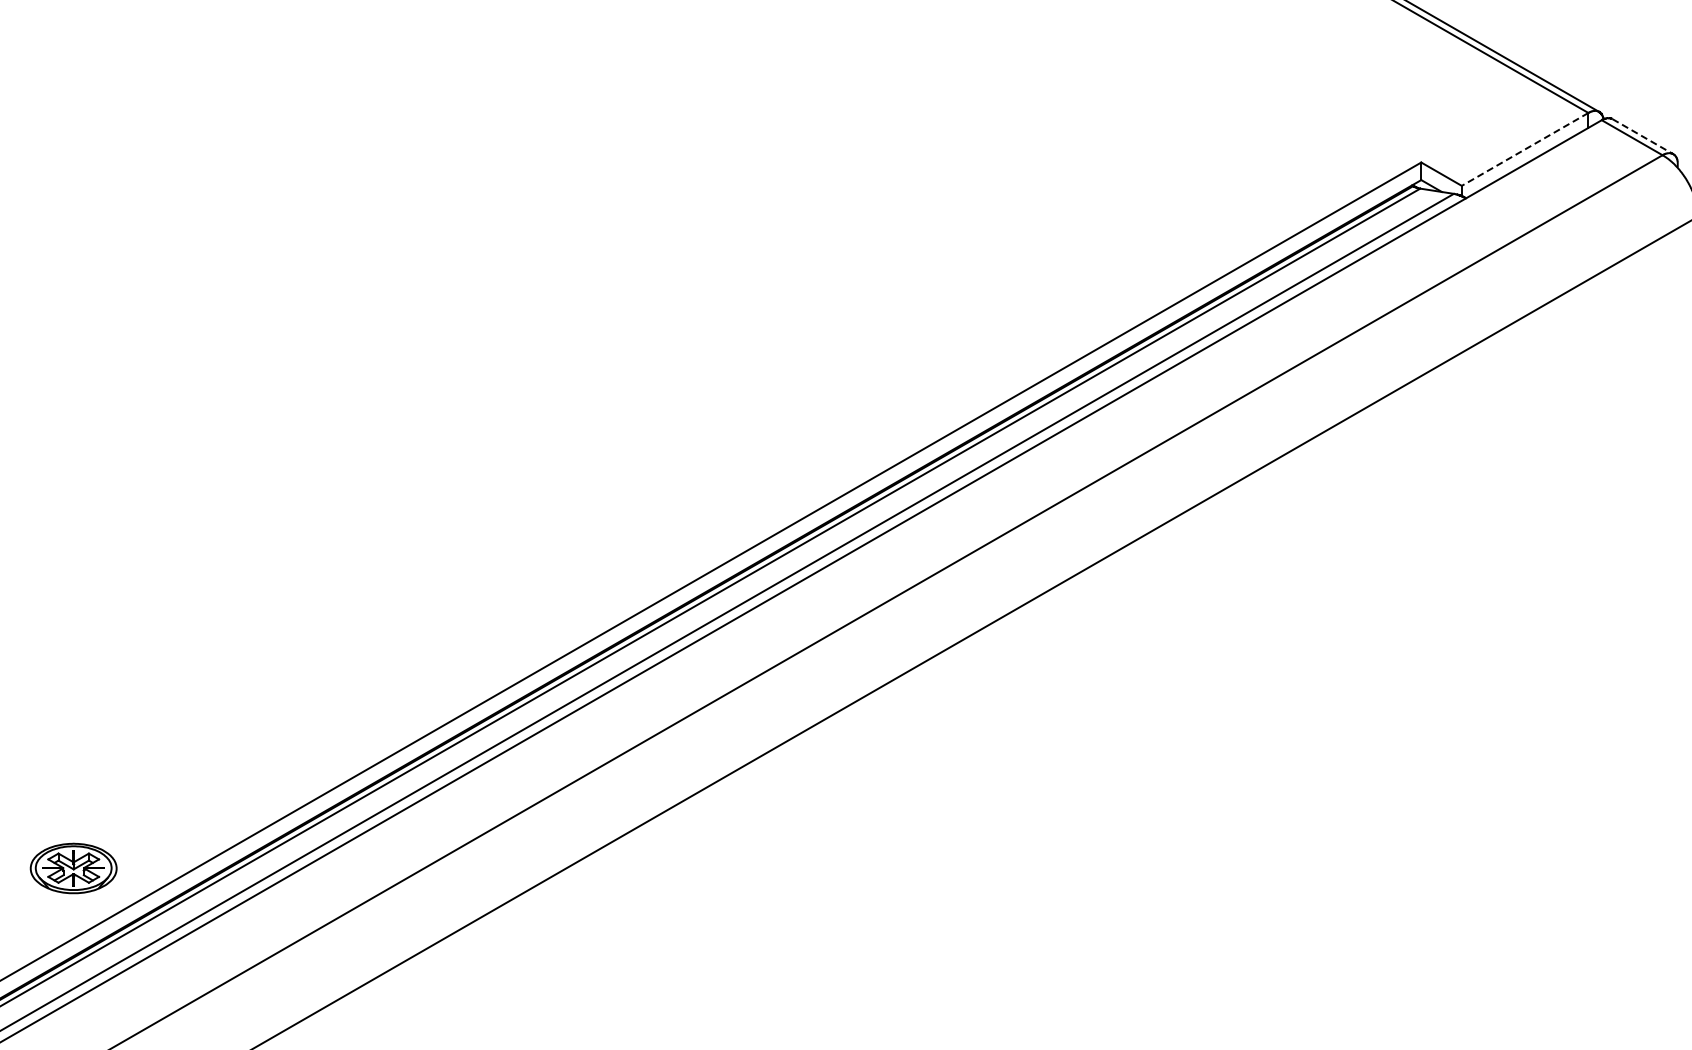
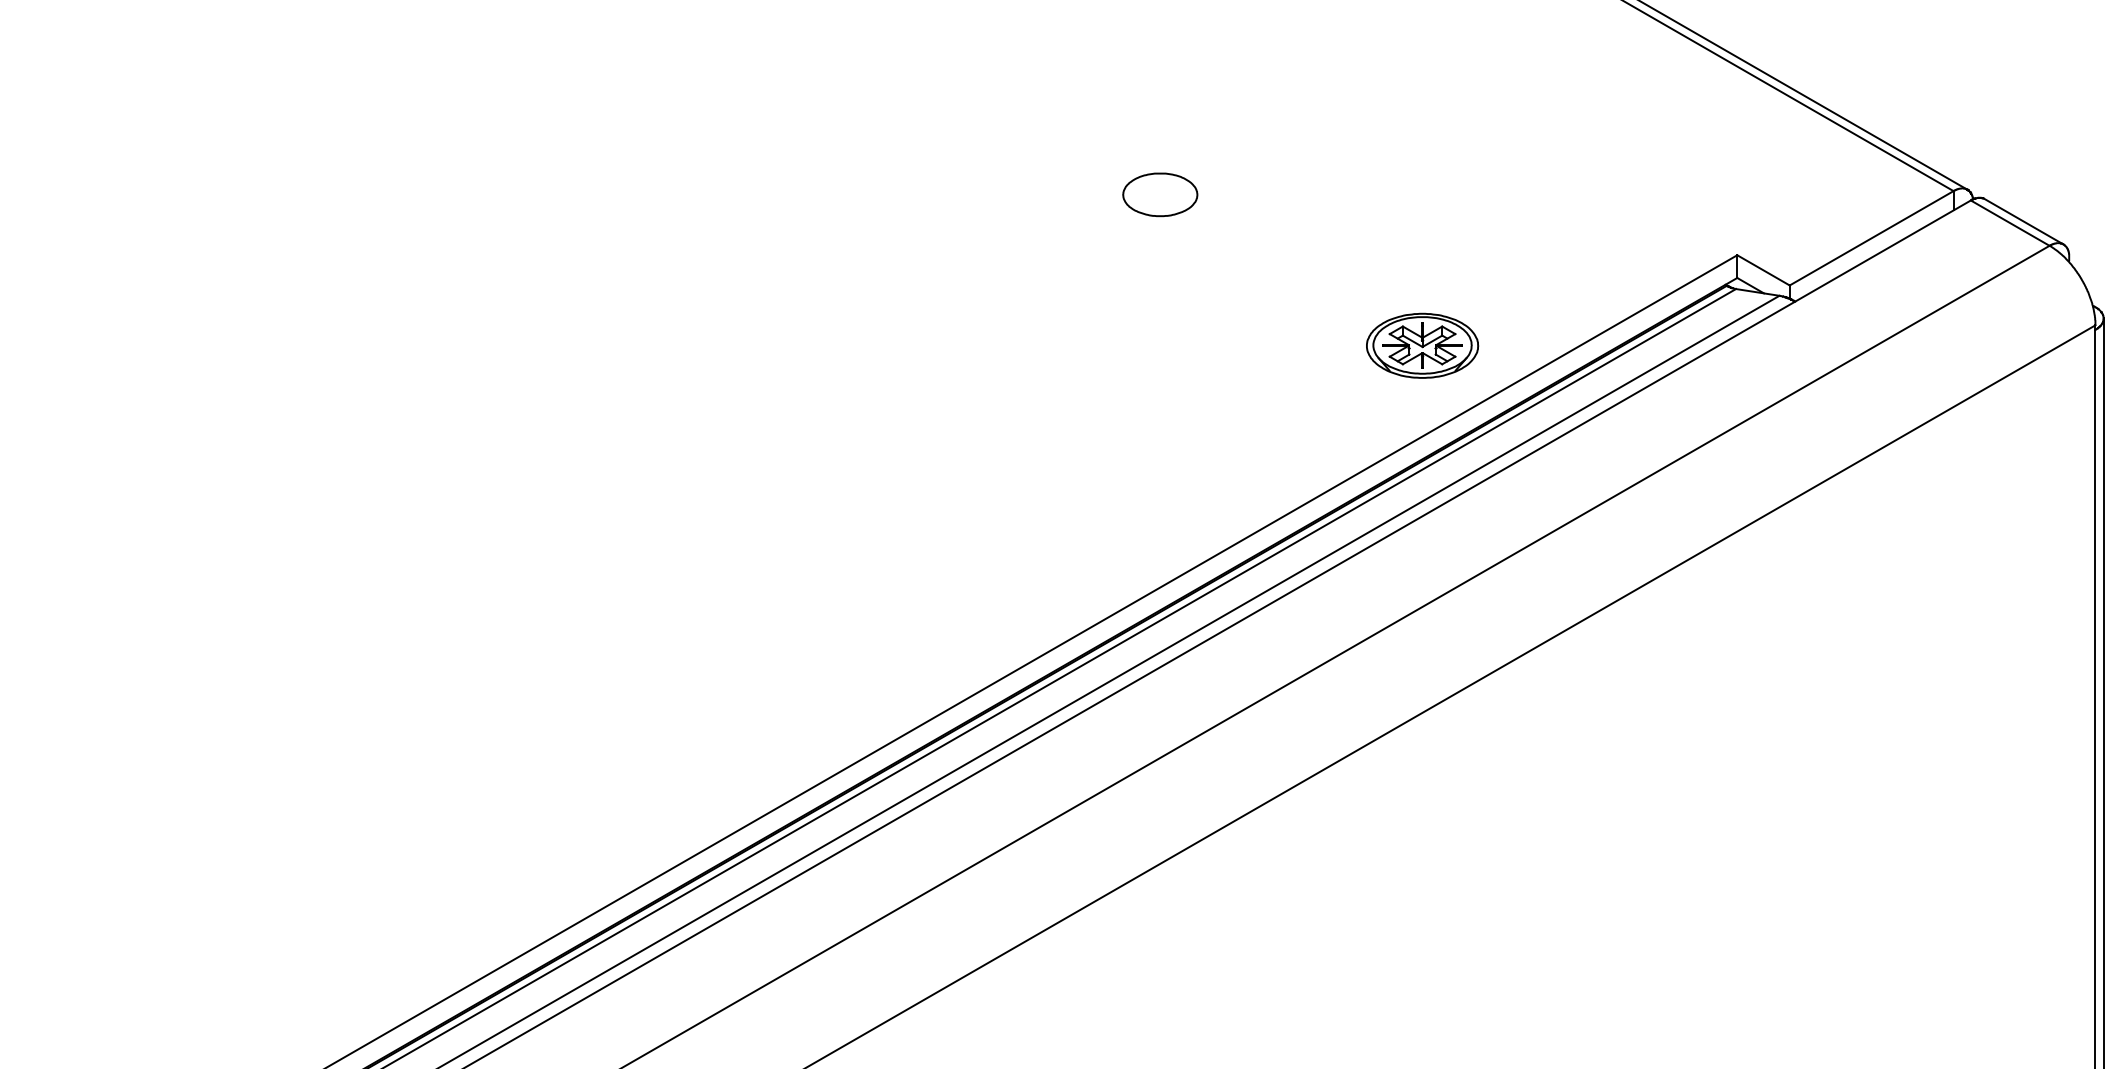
part: (974, 115) -> (1159, 194), added
line: (1643, 136) -> (2024, 221), dashed -> solid
line: (1524, 149) -> (1870, 238), dashed -> solid
part: (1177, 232) -> (1421, 345), added

